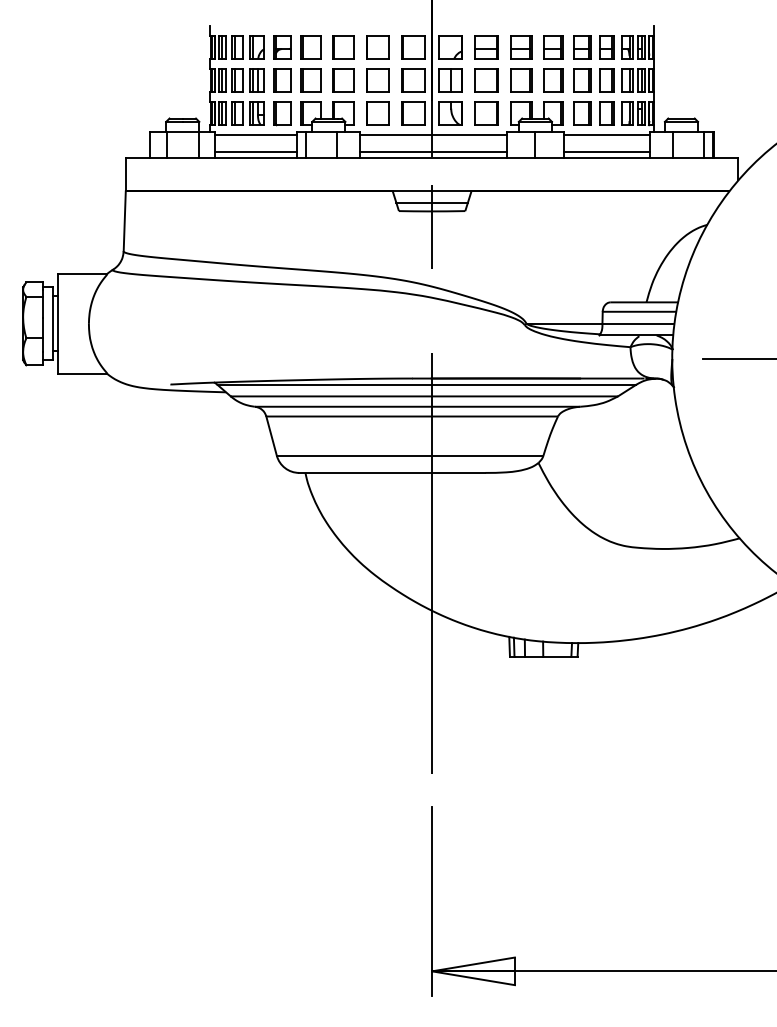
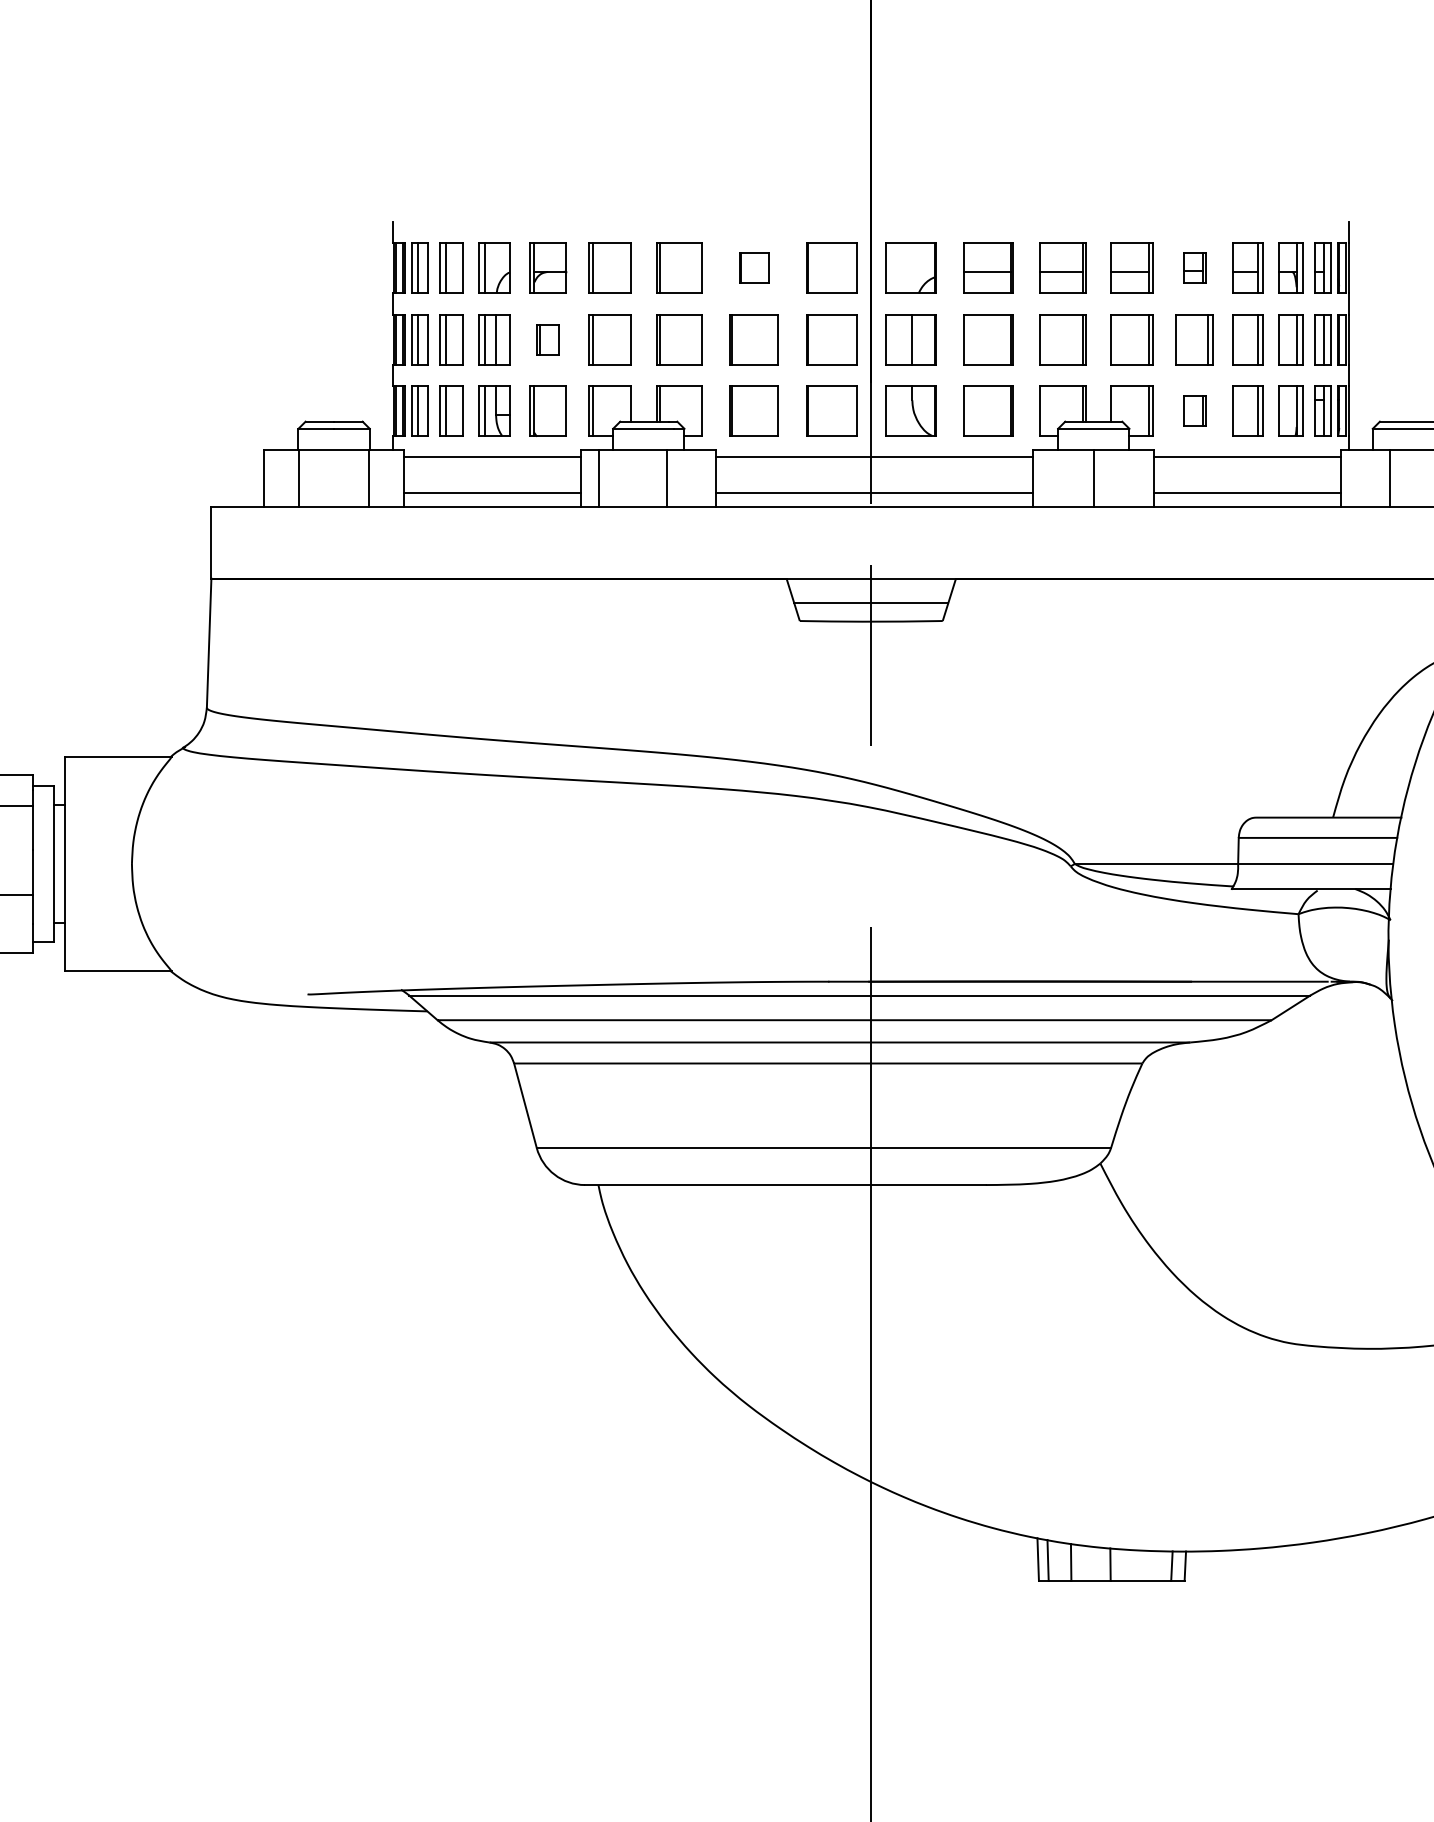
part: (377, 47) -> (753, 268), size x0.6
part: (582, 47) -> (1195, 268), size x0.6
part: (282, 80) -> (548, 339), size x0.6
part: (582, 113) -> (1195, 410), size x0.6

